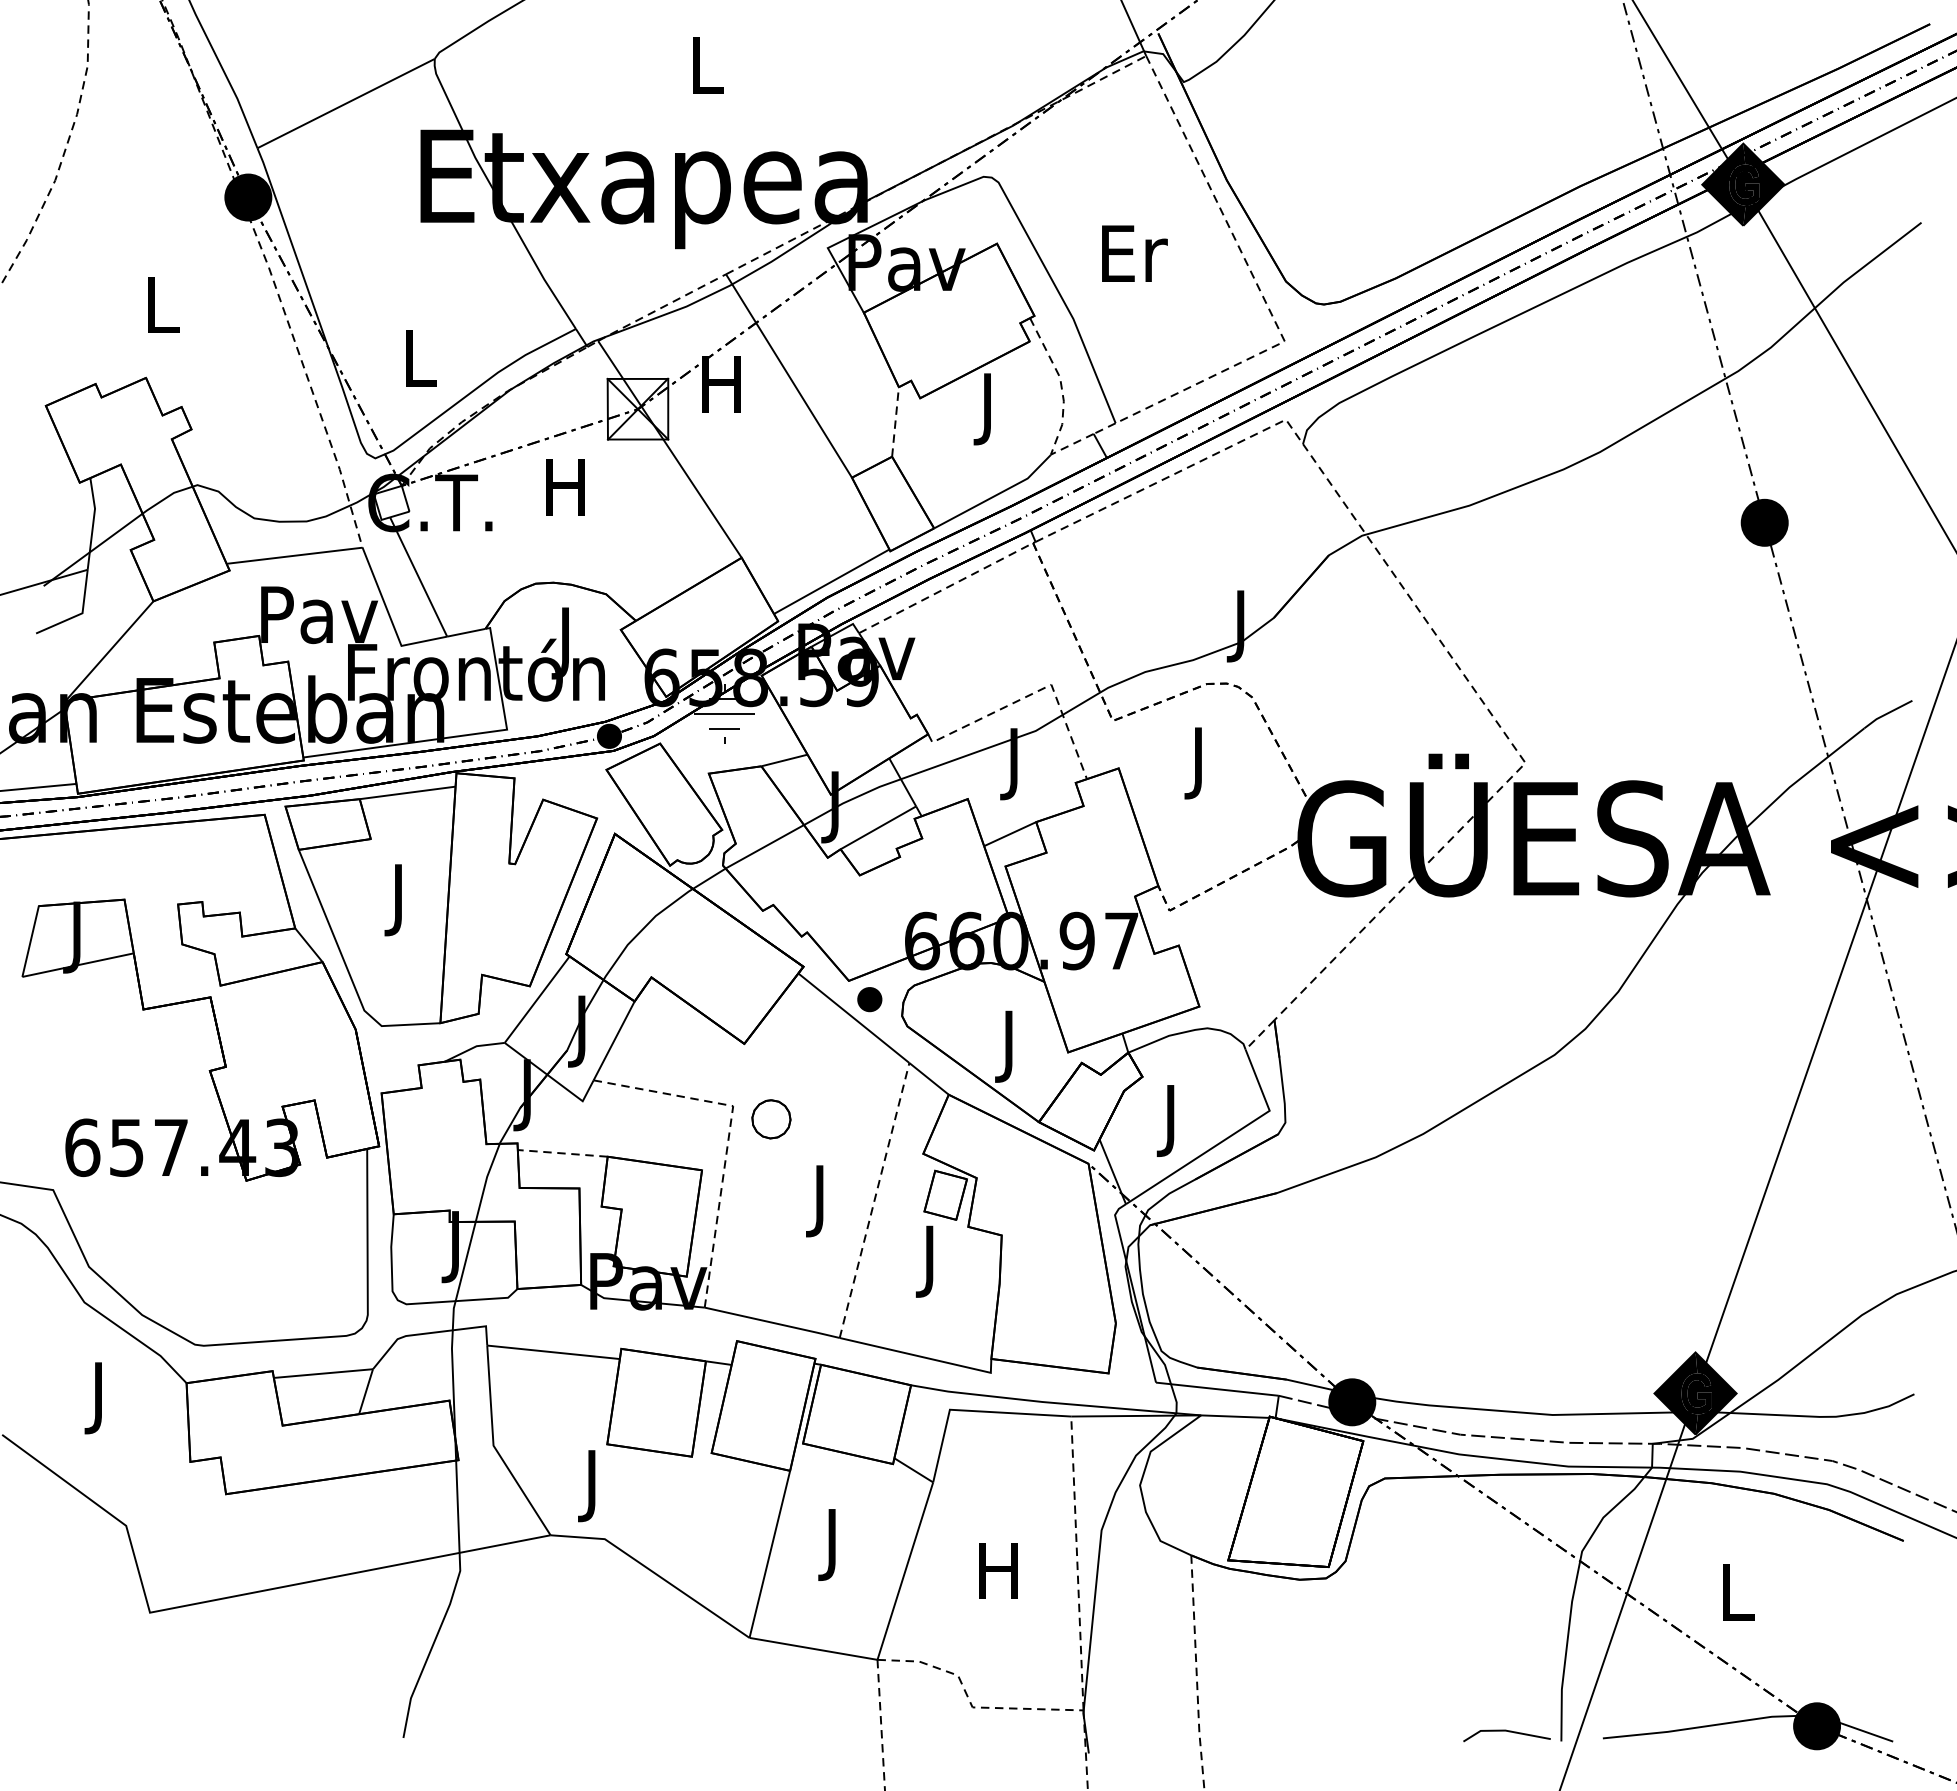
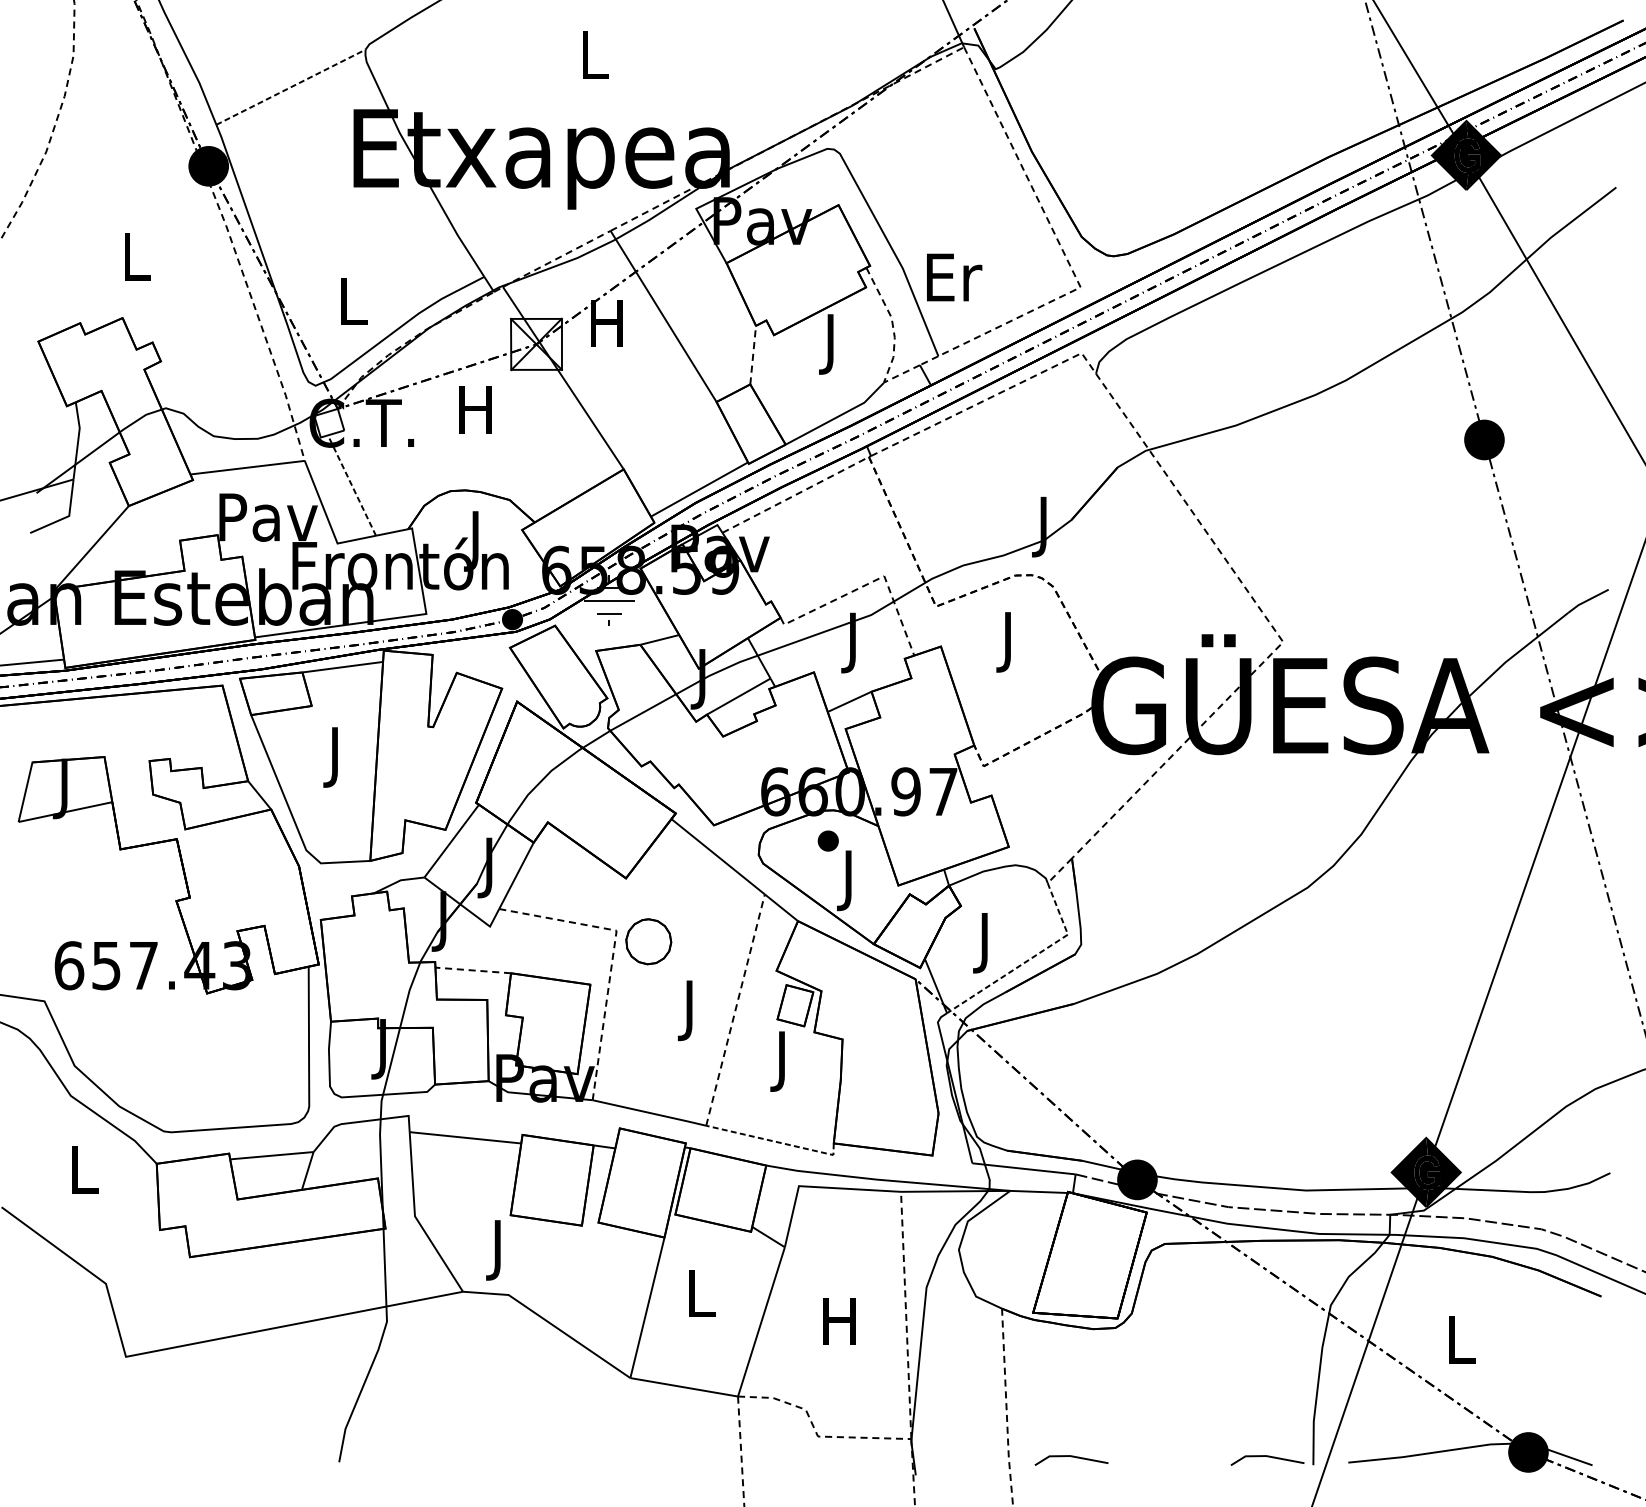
line: (346, 103) -> (291, 87), solid -> dashed
text: (1134, 253) -> (954, 277), moved
line: (418, 576) -> (351, 485), solid -> dashed
part: (869, 999) -> (828, 840), moved
part: (771, 1119) -> (648, 941), size x1.4
line: (1225, 1139) -> (1030, 958), solid -> dashed
line: (922, 1356) -> (775, 1141), solid -> dashed
text: (100, 1398) -> (84, 1176), J -> L
text: (834, 1544) -> (701, 1299), J -> L
line: (1275, 1732) -> (1072, 1457), added

